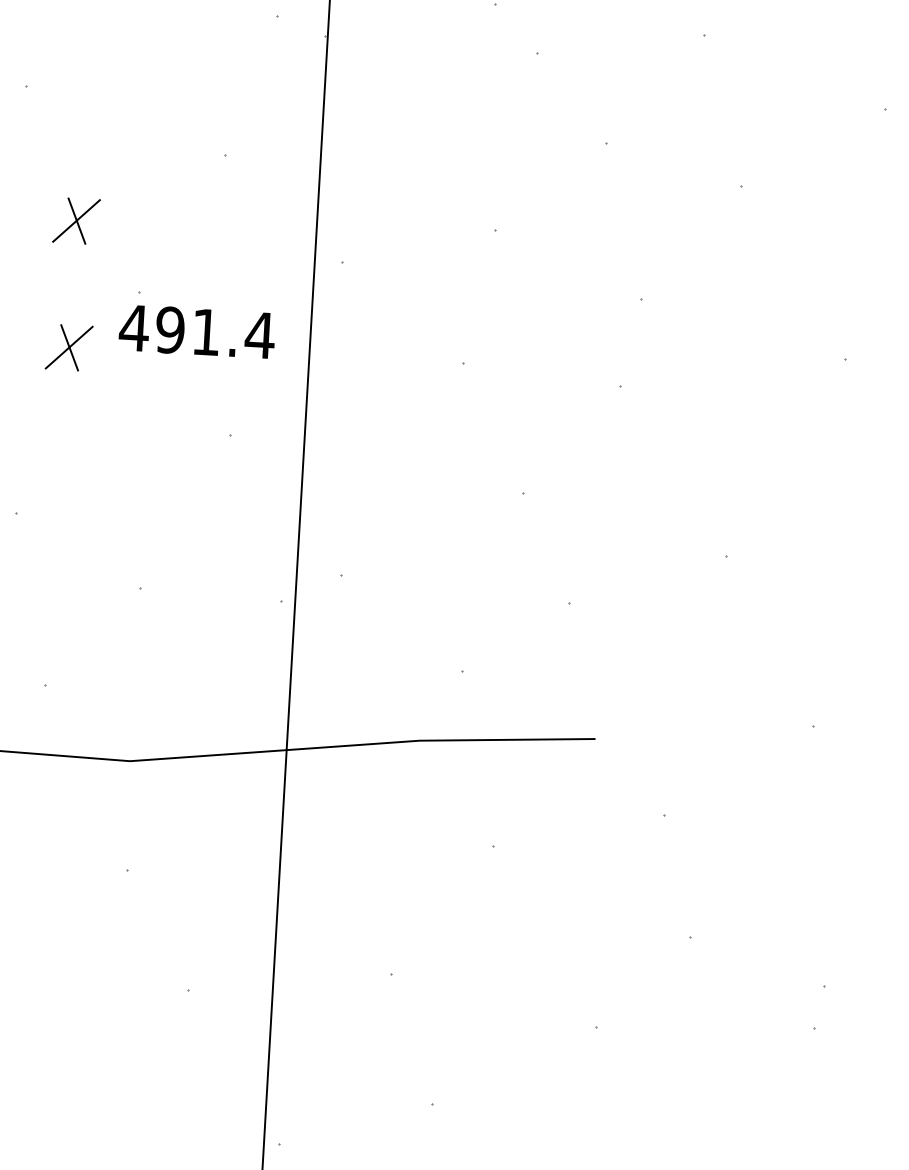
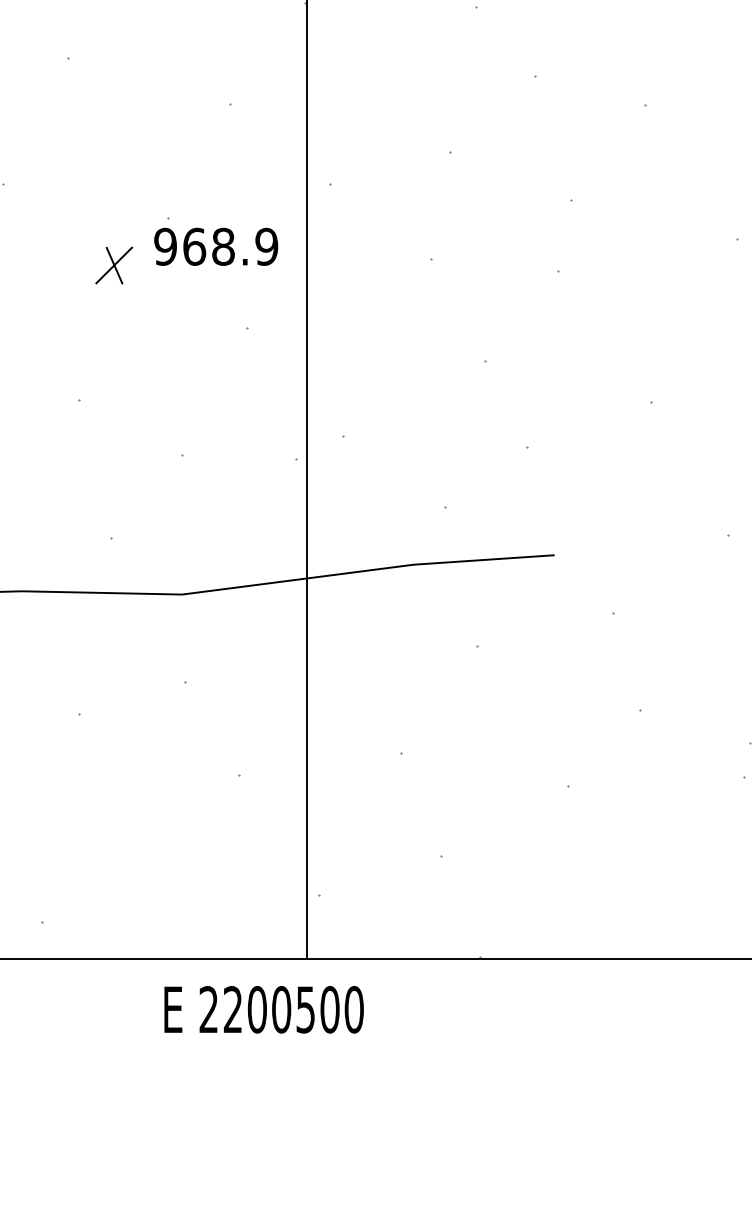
part: (76, 220) -> (114, 163), removed
text: (196, 331) -> (215, 246), 491.4 -> 968.9

